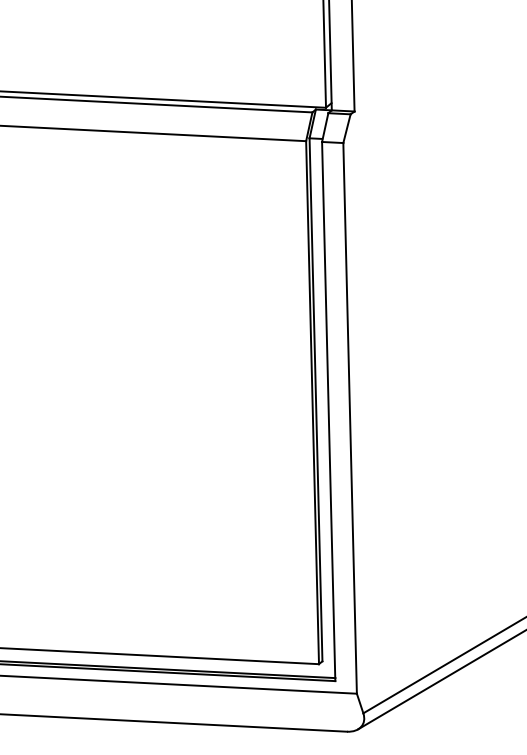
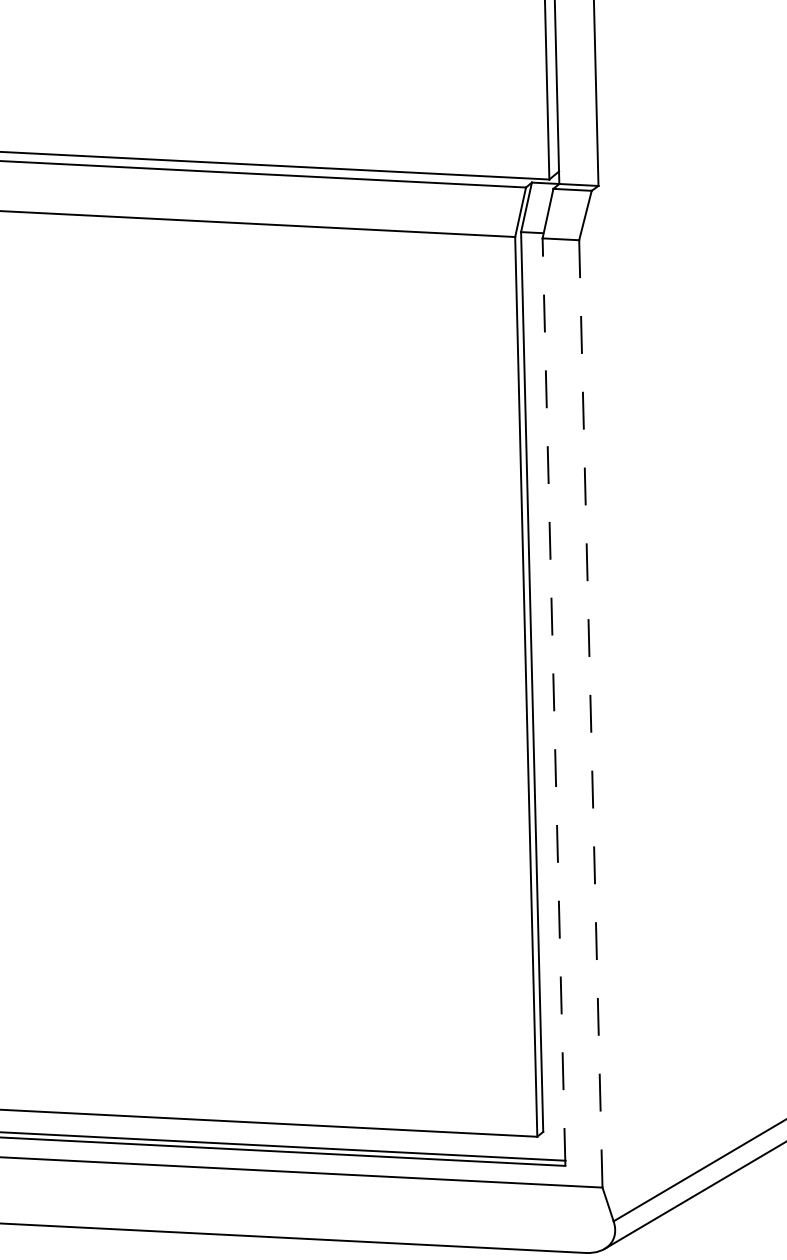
line: (328, 411) -> (553, 702), solid -> dashed
line: (350, 418) -> (591, 714), solid -> dashed

